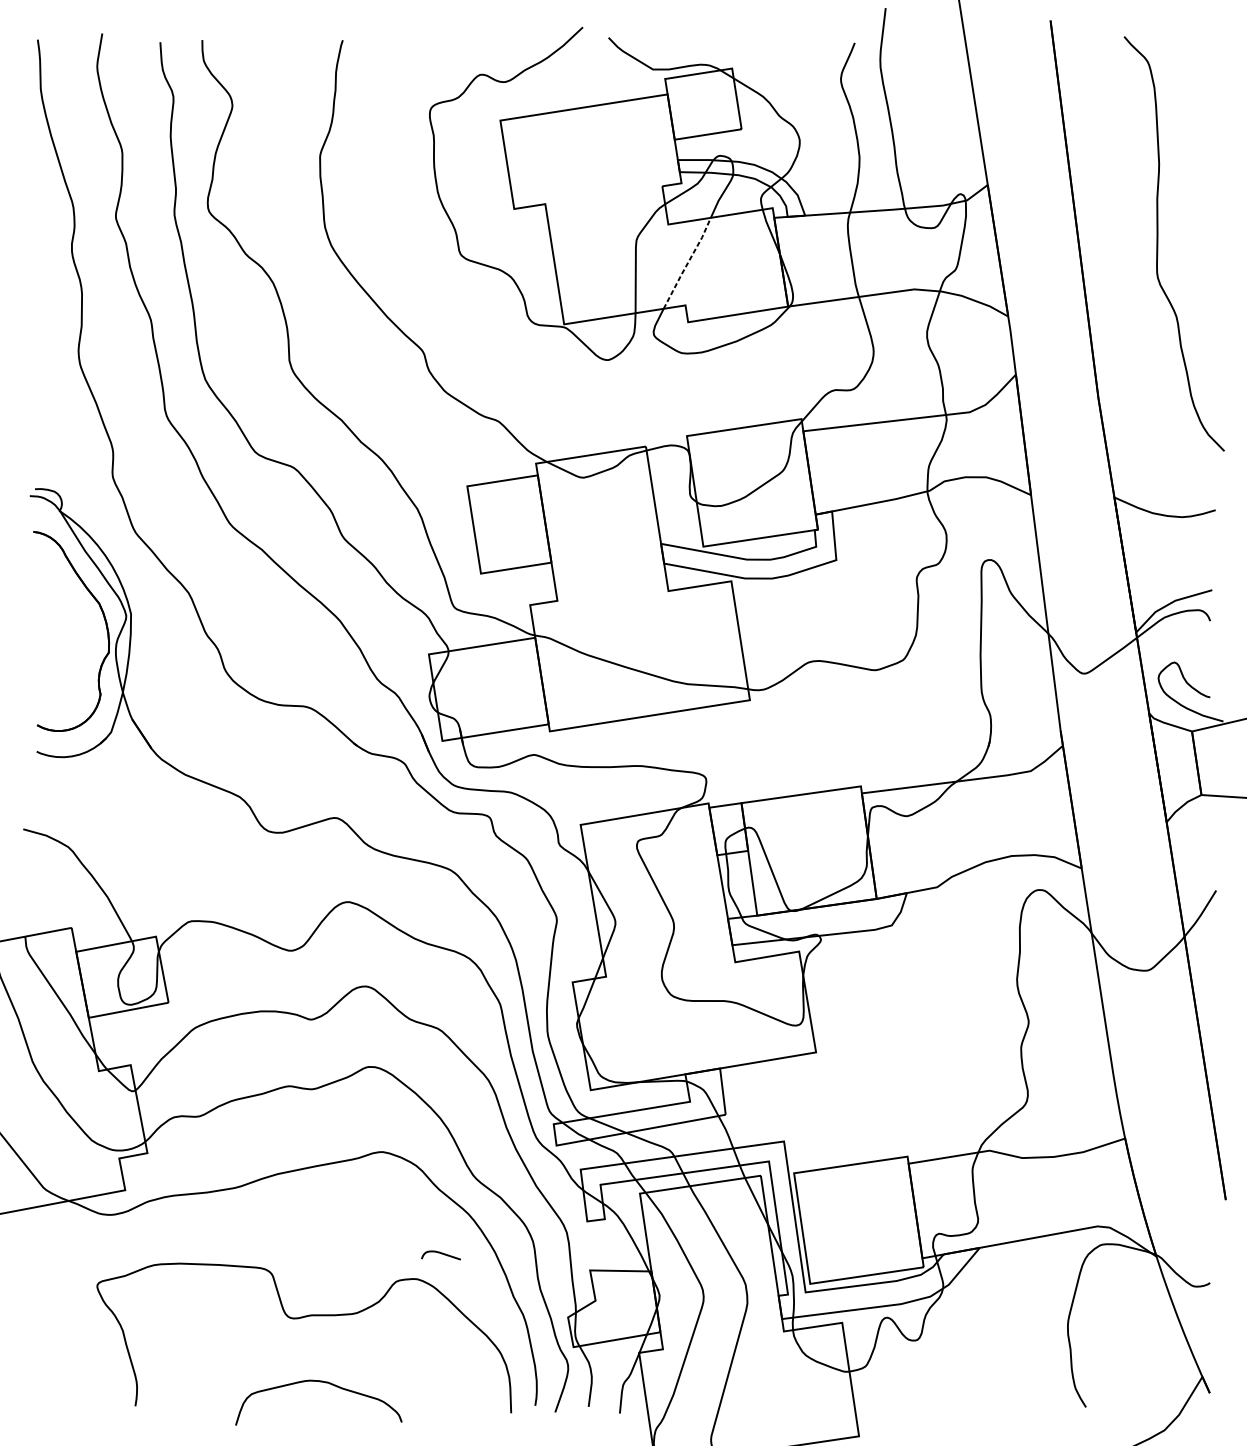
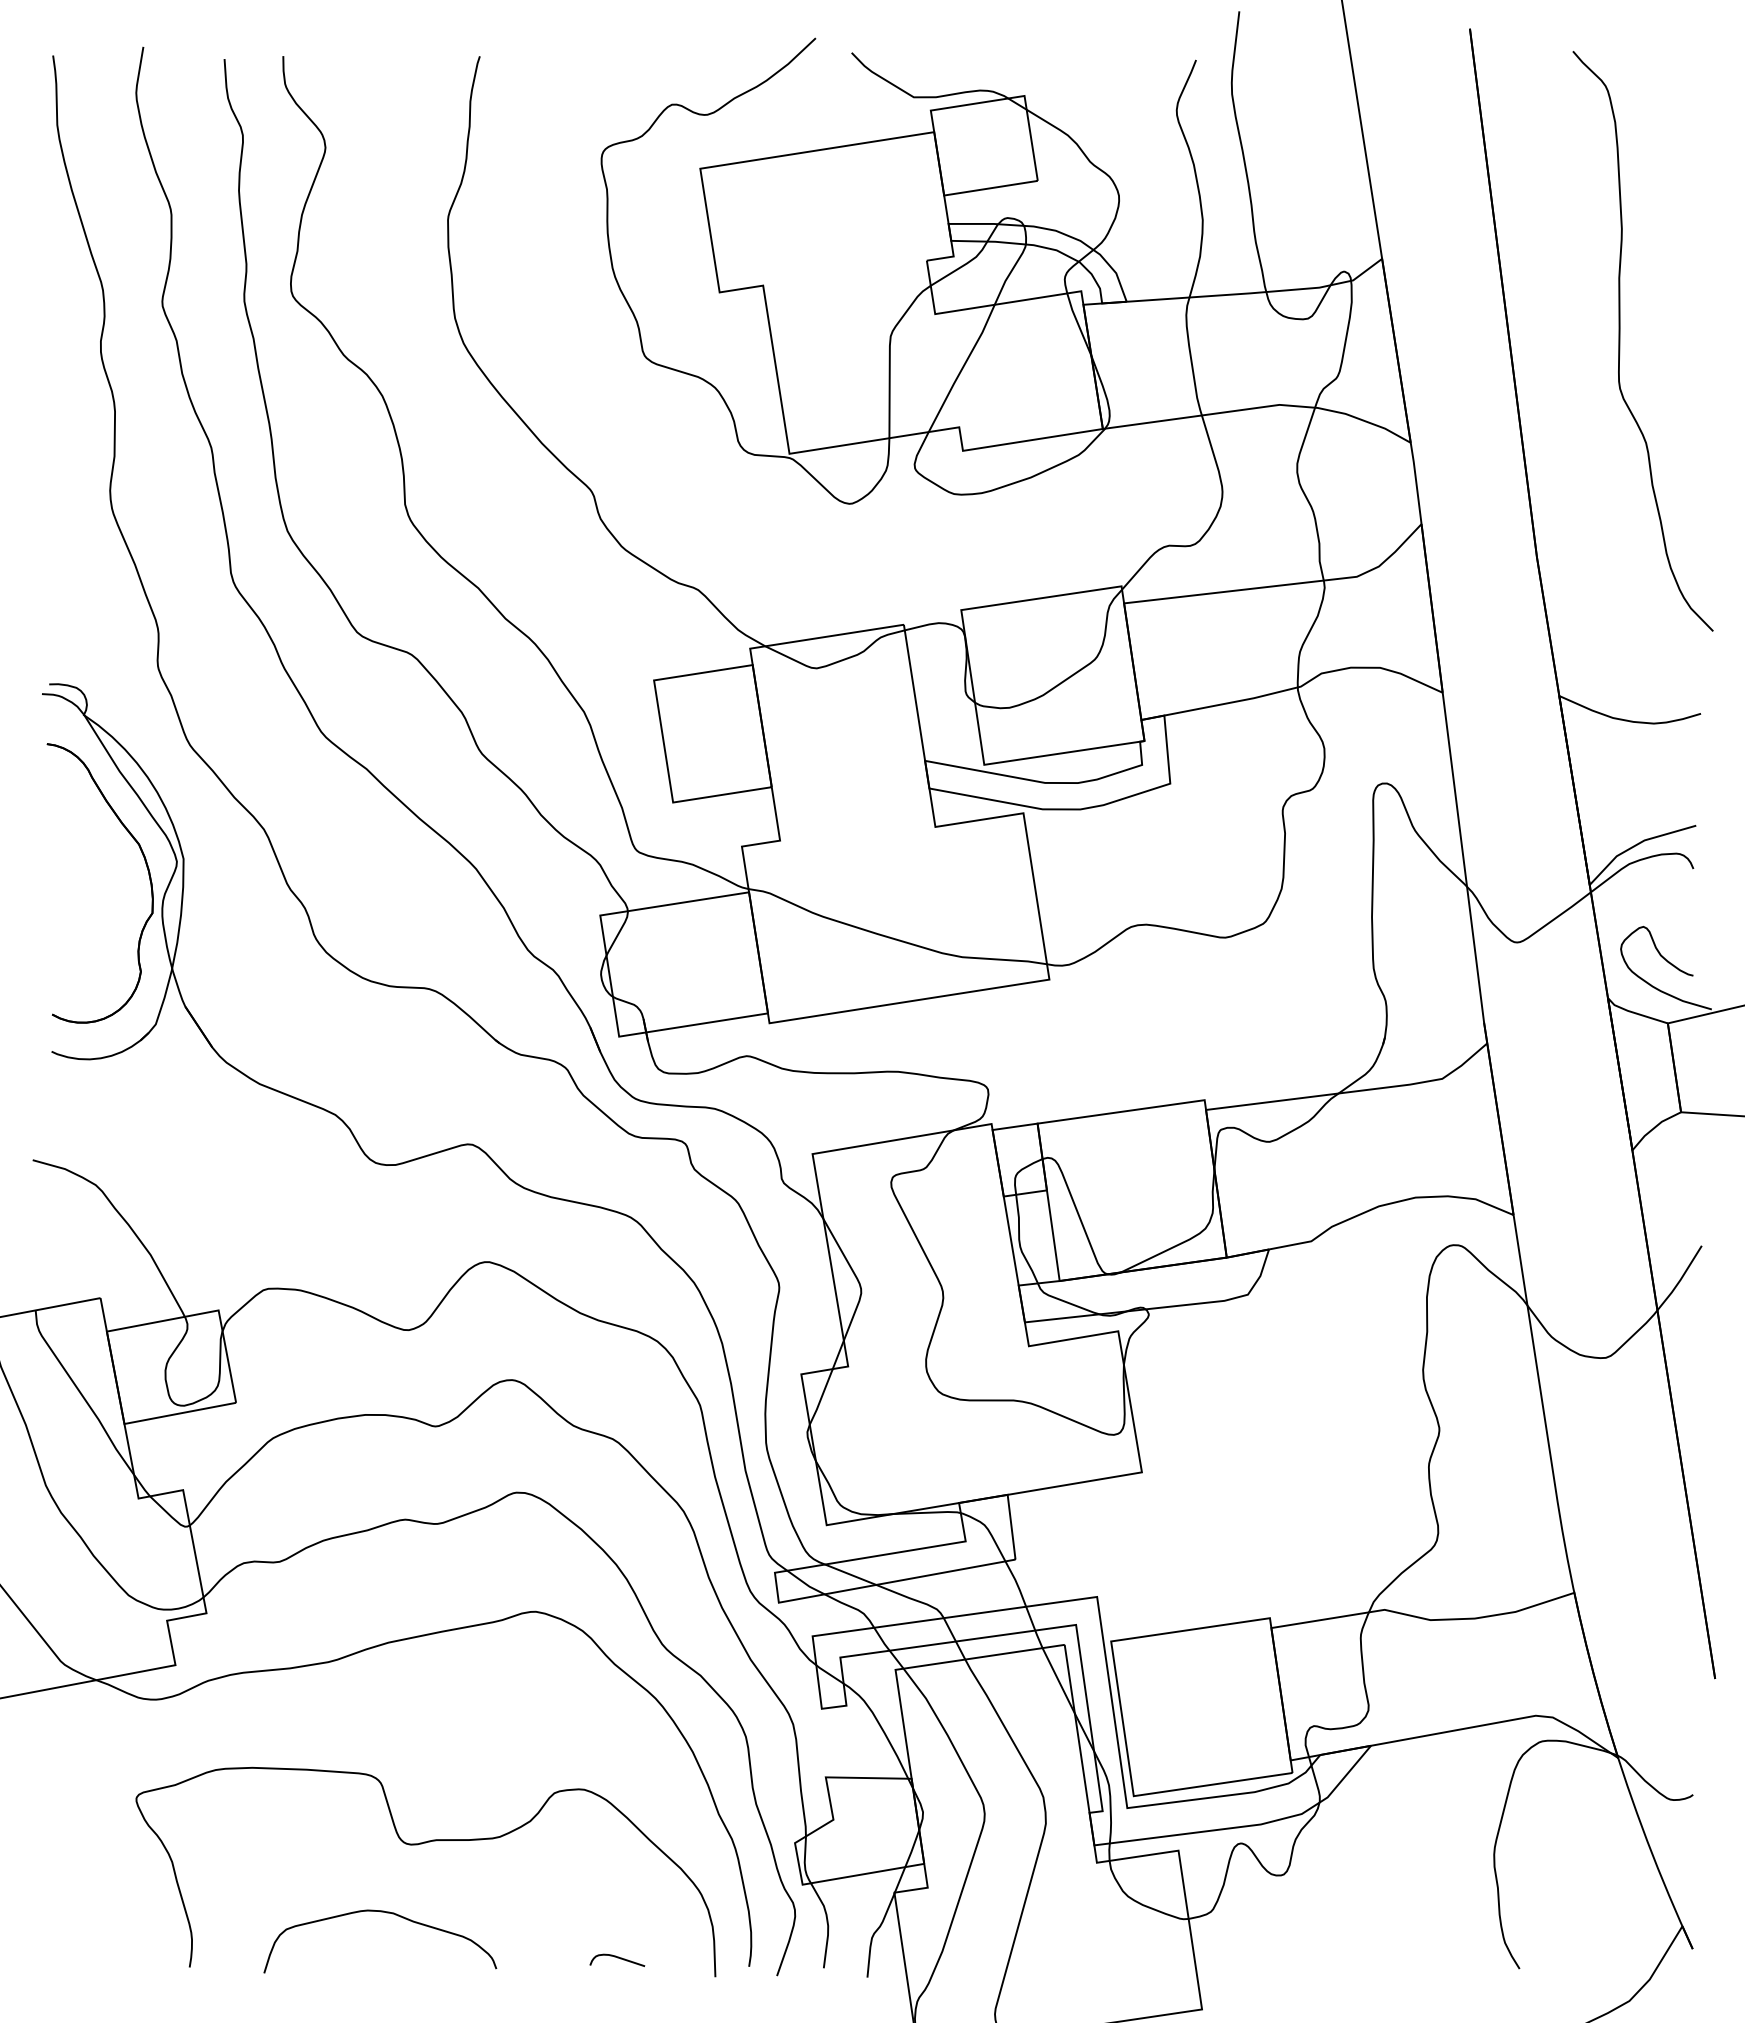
line: (687, 263) -> (962, 368), dashed -> solid
curve: (441, 1254) -> (617, 1958), moved
curve: (323, 1382) -> (386, 1913), moved

